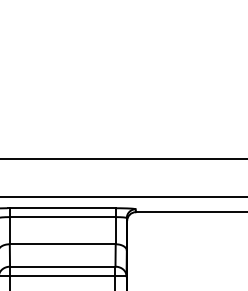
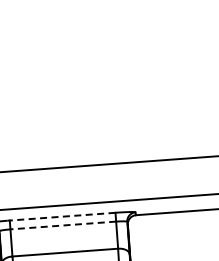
line: (61, 208) -> (61, 217), solid -> dashed
line: (62, 217) -> (63, 225), solid -> dashed

